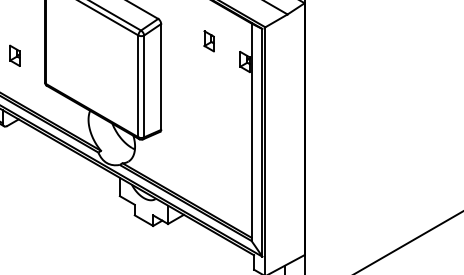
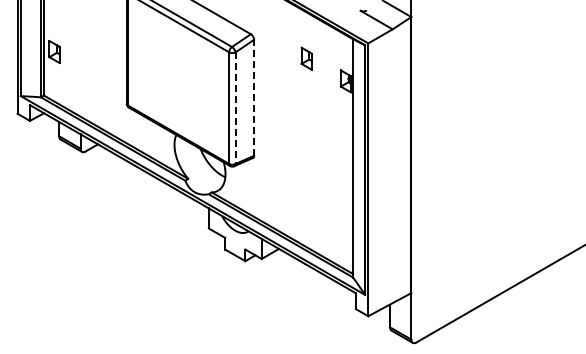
part: (14, 55) -> (93, 74), removed
line: (161, 76) -> (254, 97), solid -> dashed
line: (144, 86) -> (235, 108), solid -> dashed

